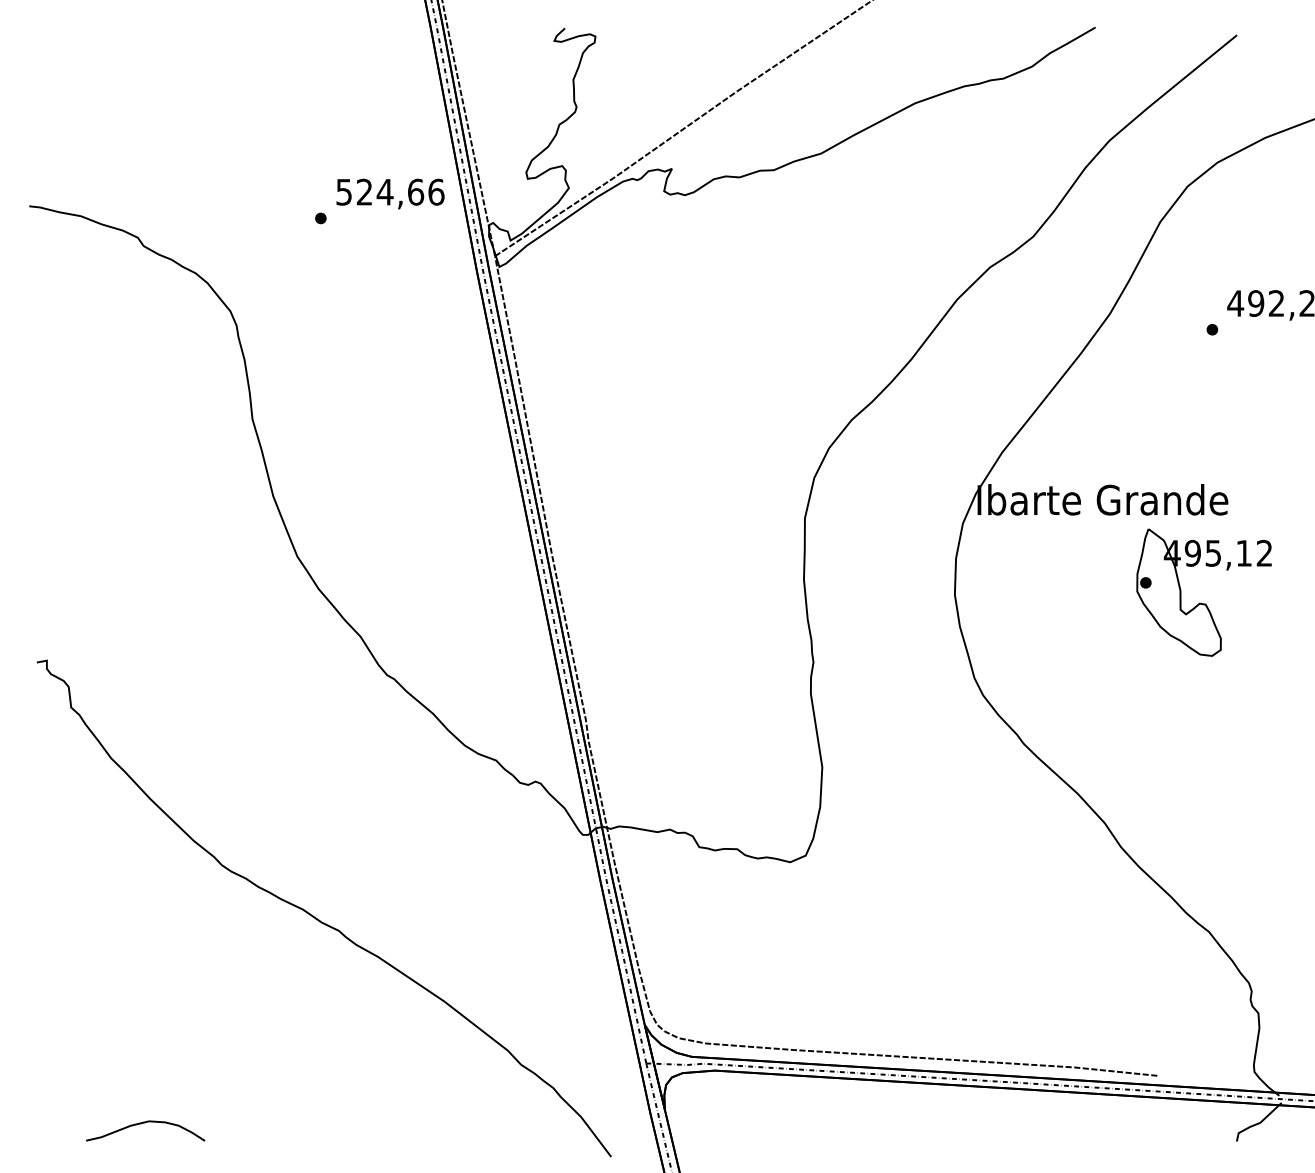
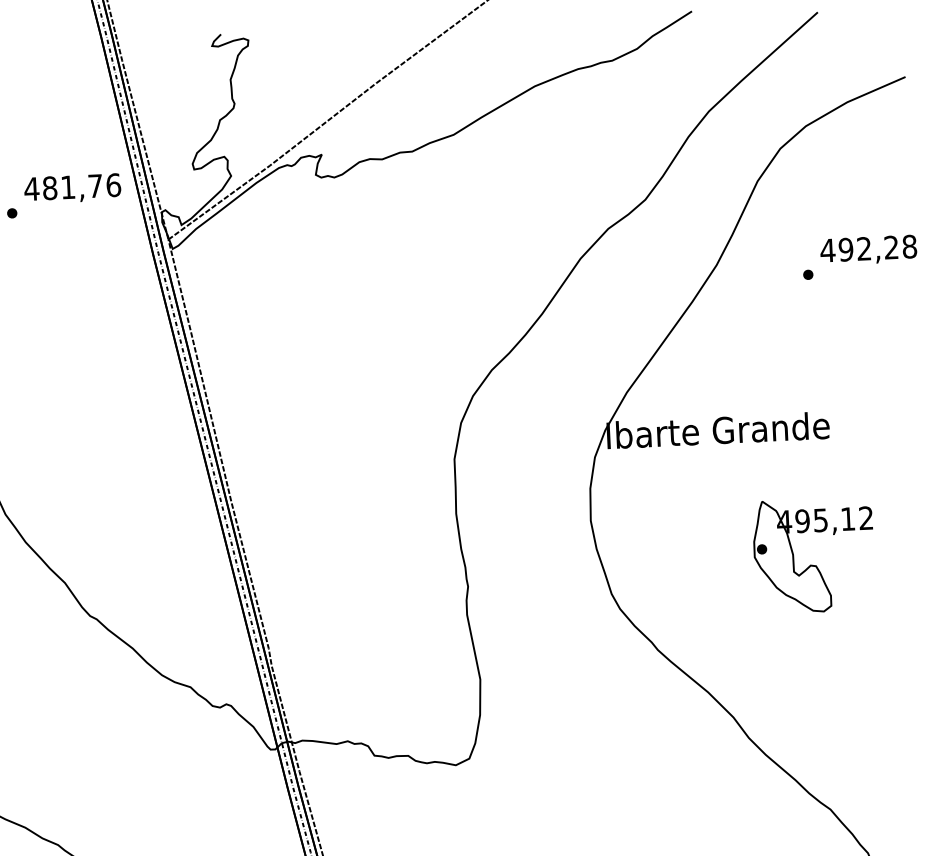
text: (379, 191) -> (63, 186), 524,66 -> 481,76
part: (1200, 602) -> (811, 564), moved

